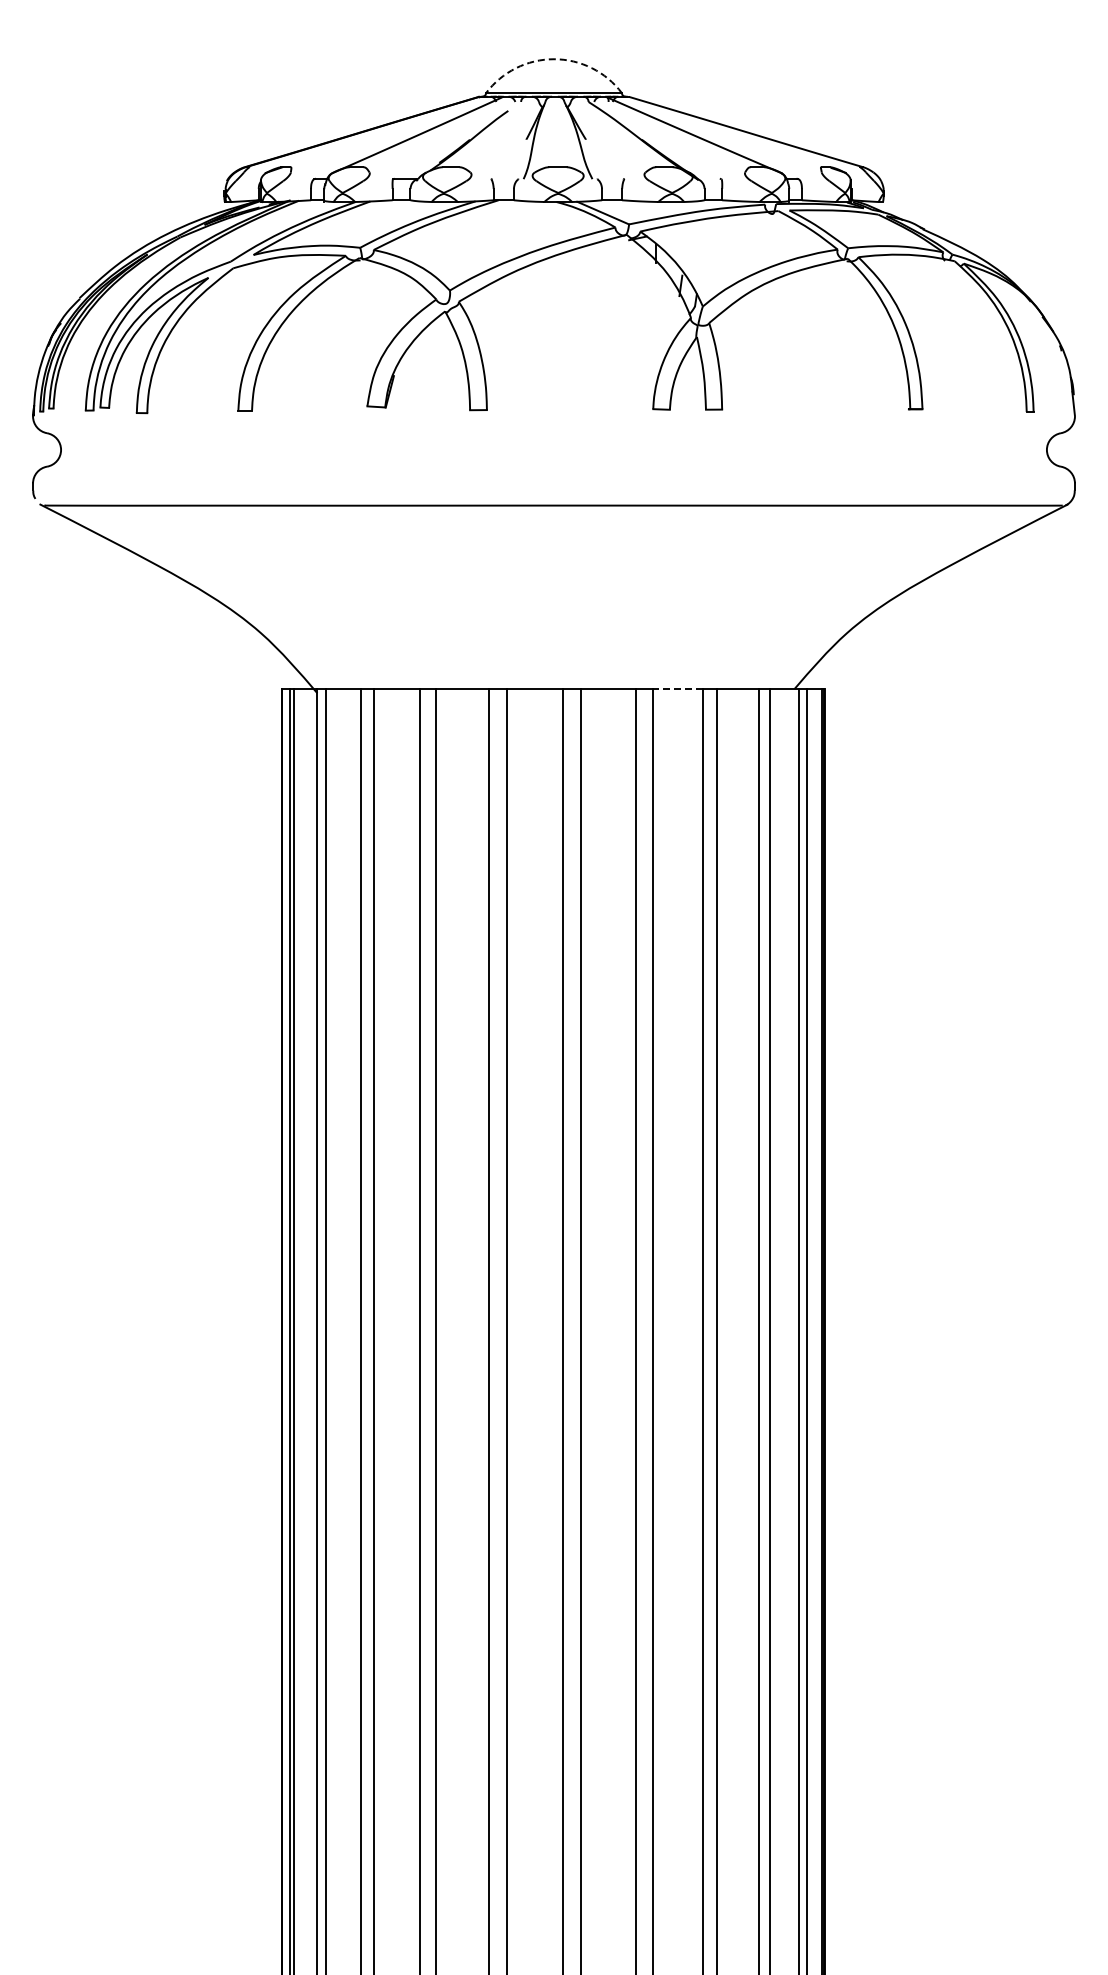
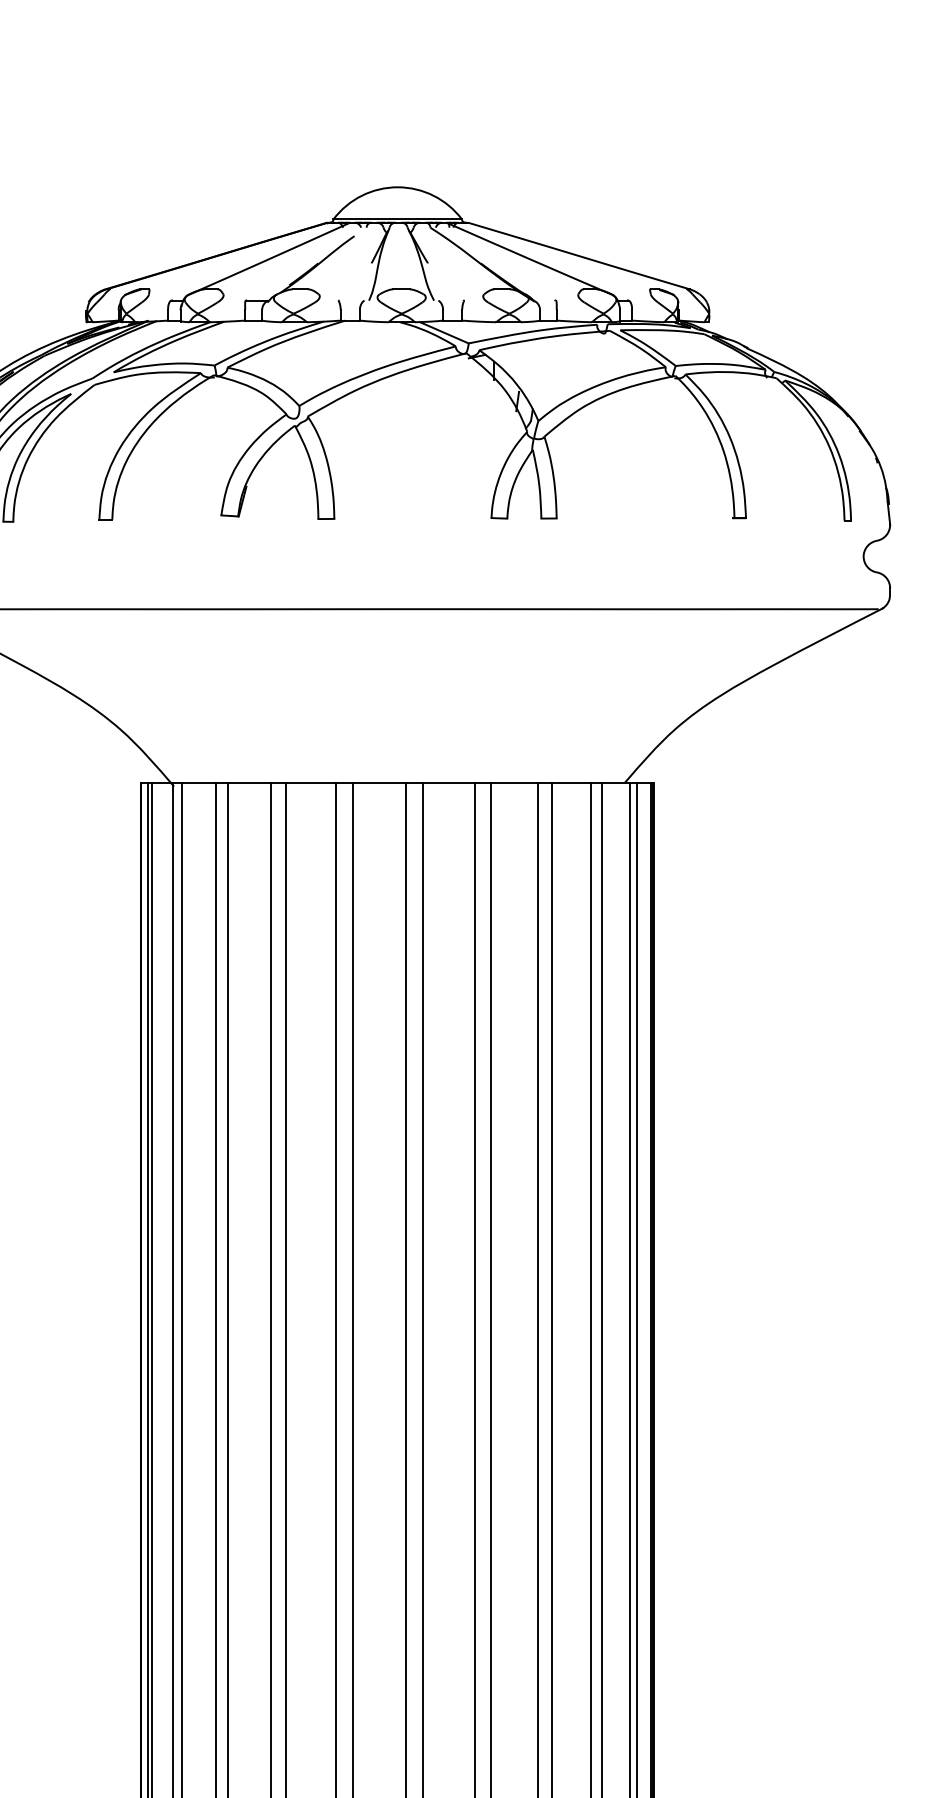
arc: (554, 59) -> (398, 187), dashed -> solid
line: (677, 689) -> (514, 783), dashed -> solid

